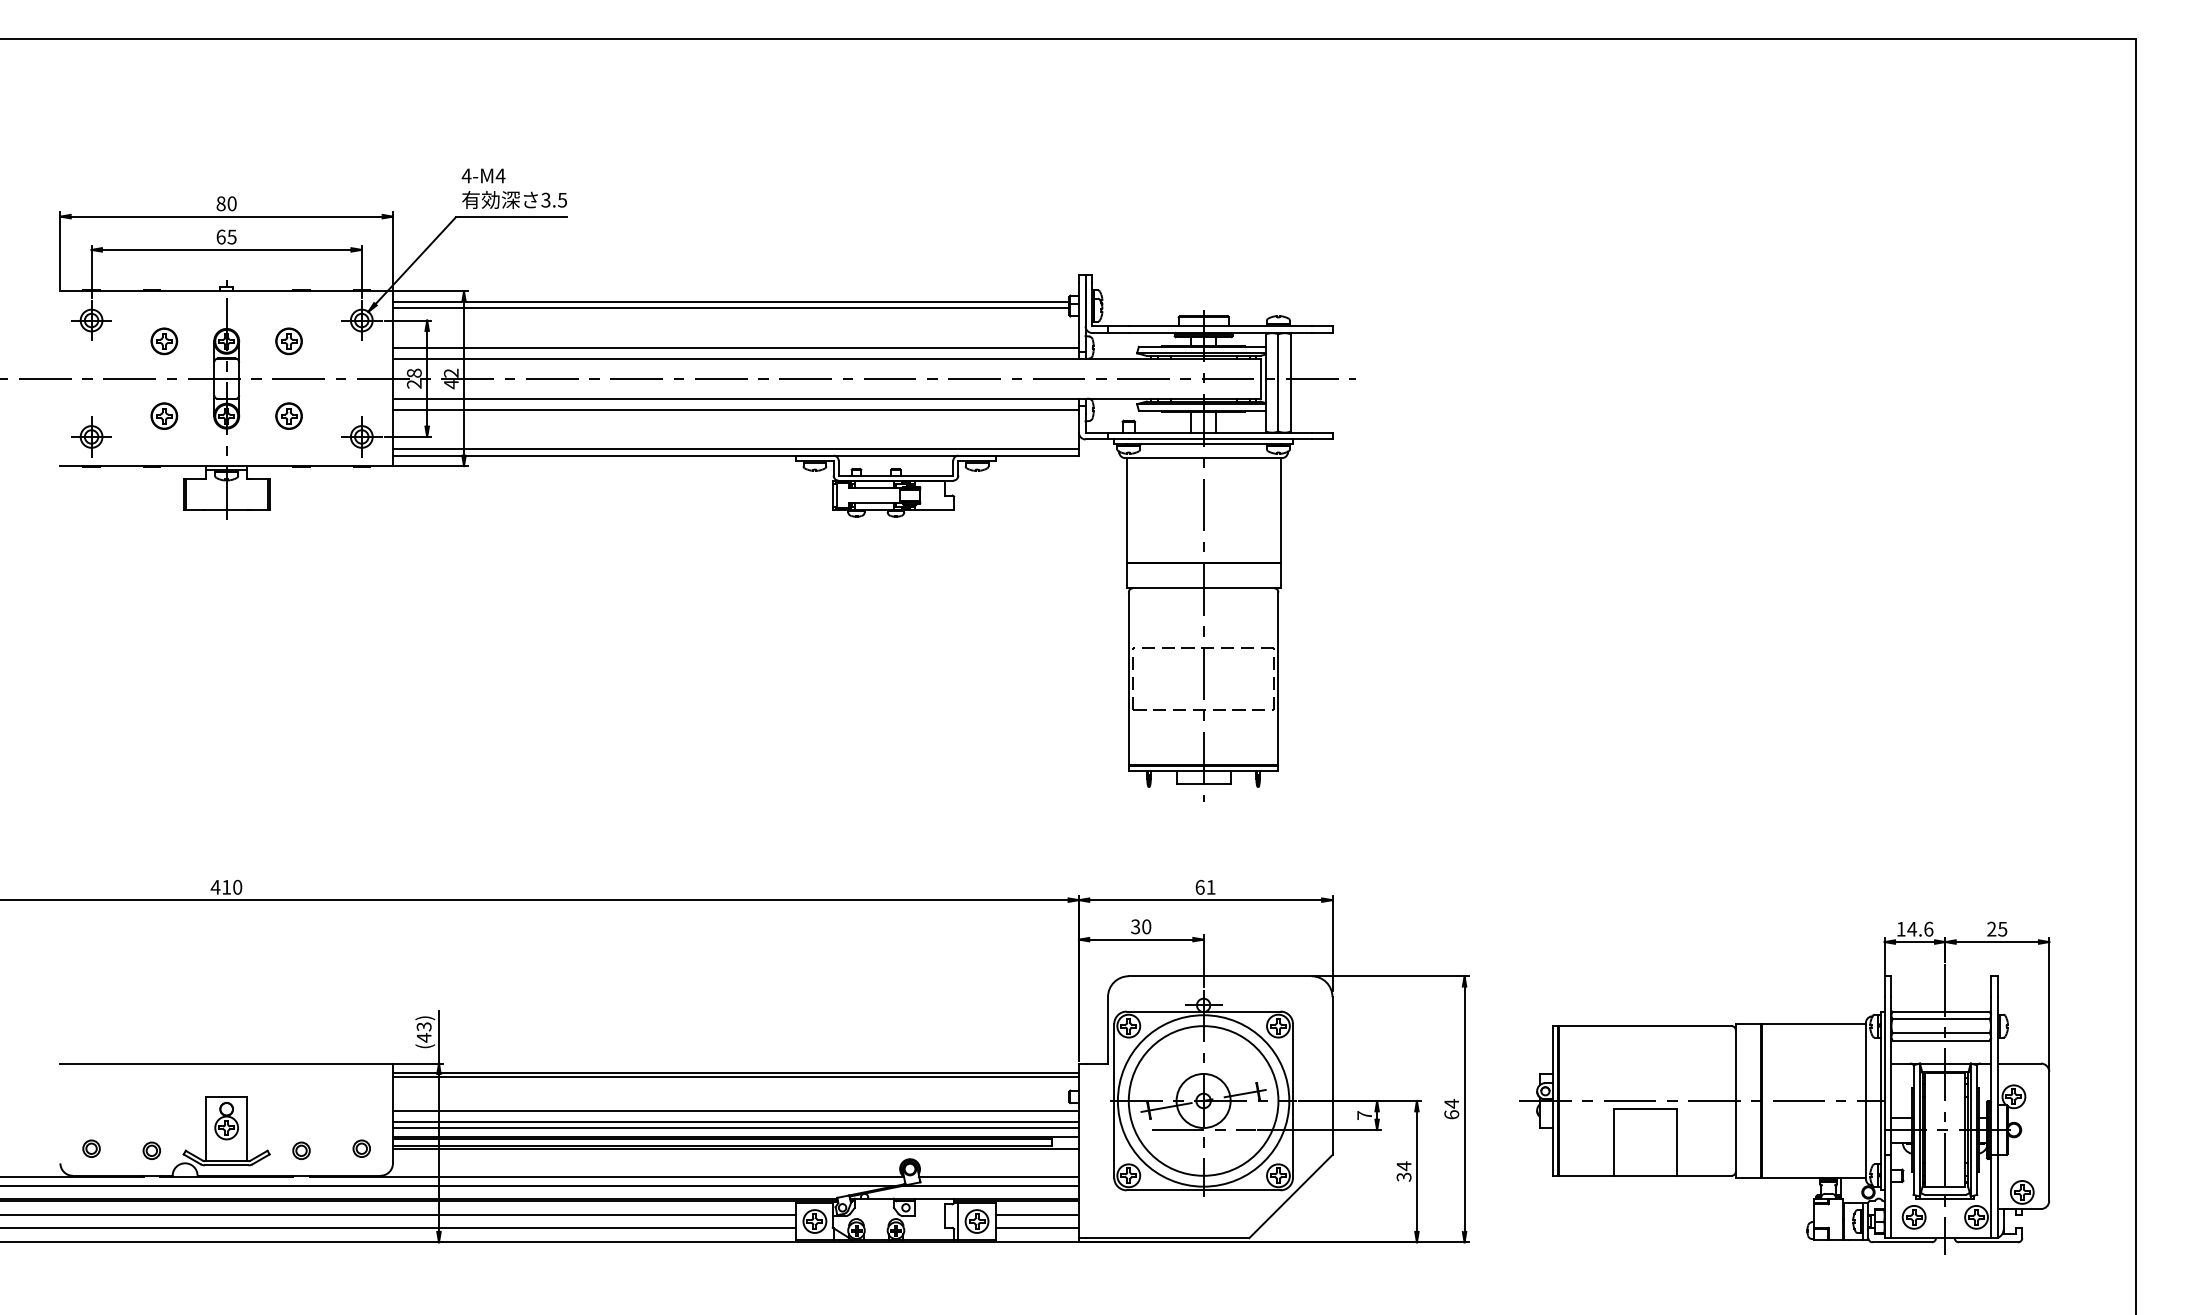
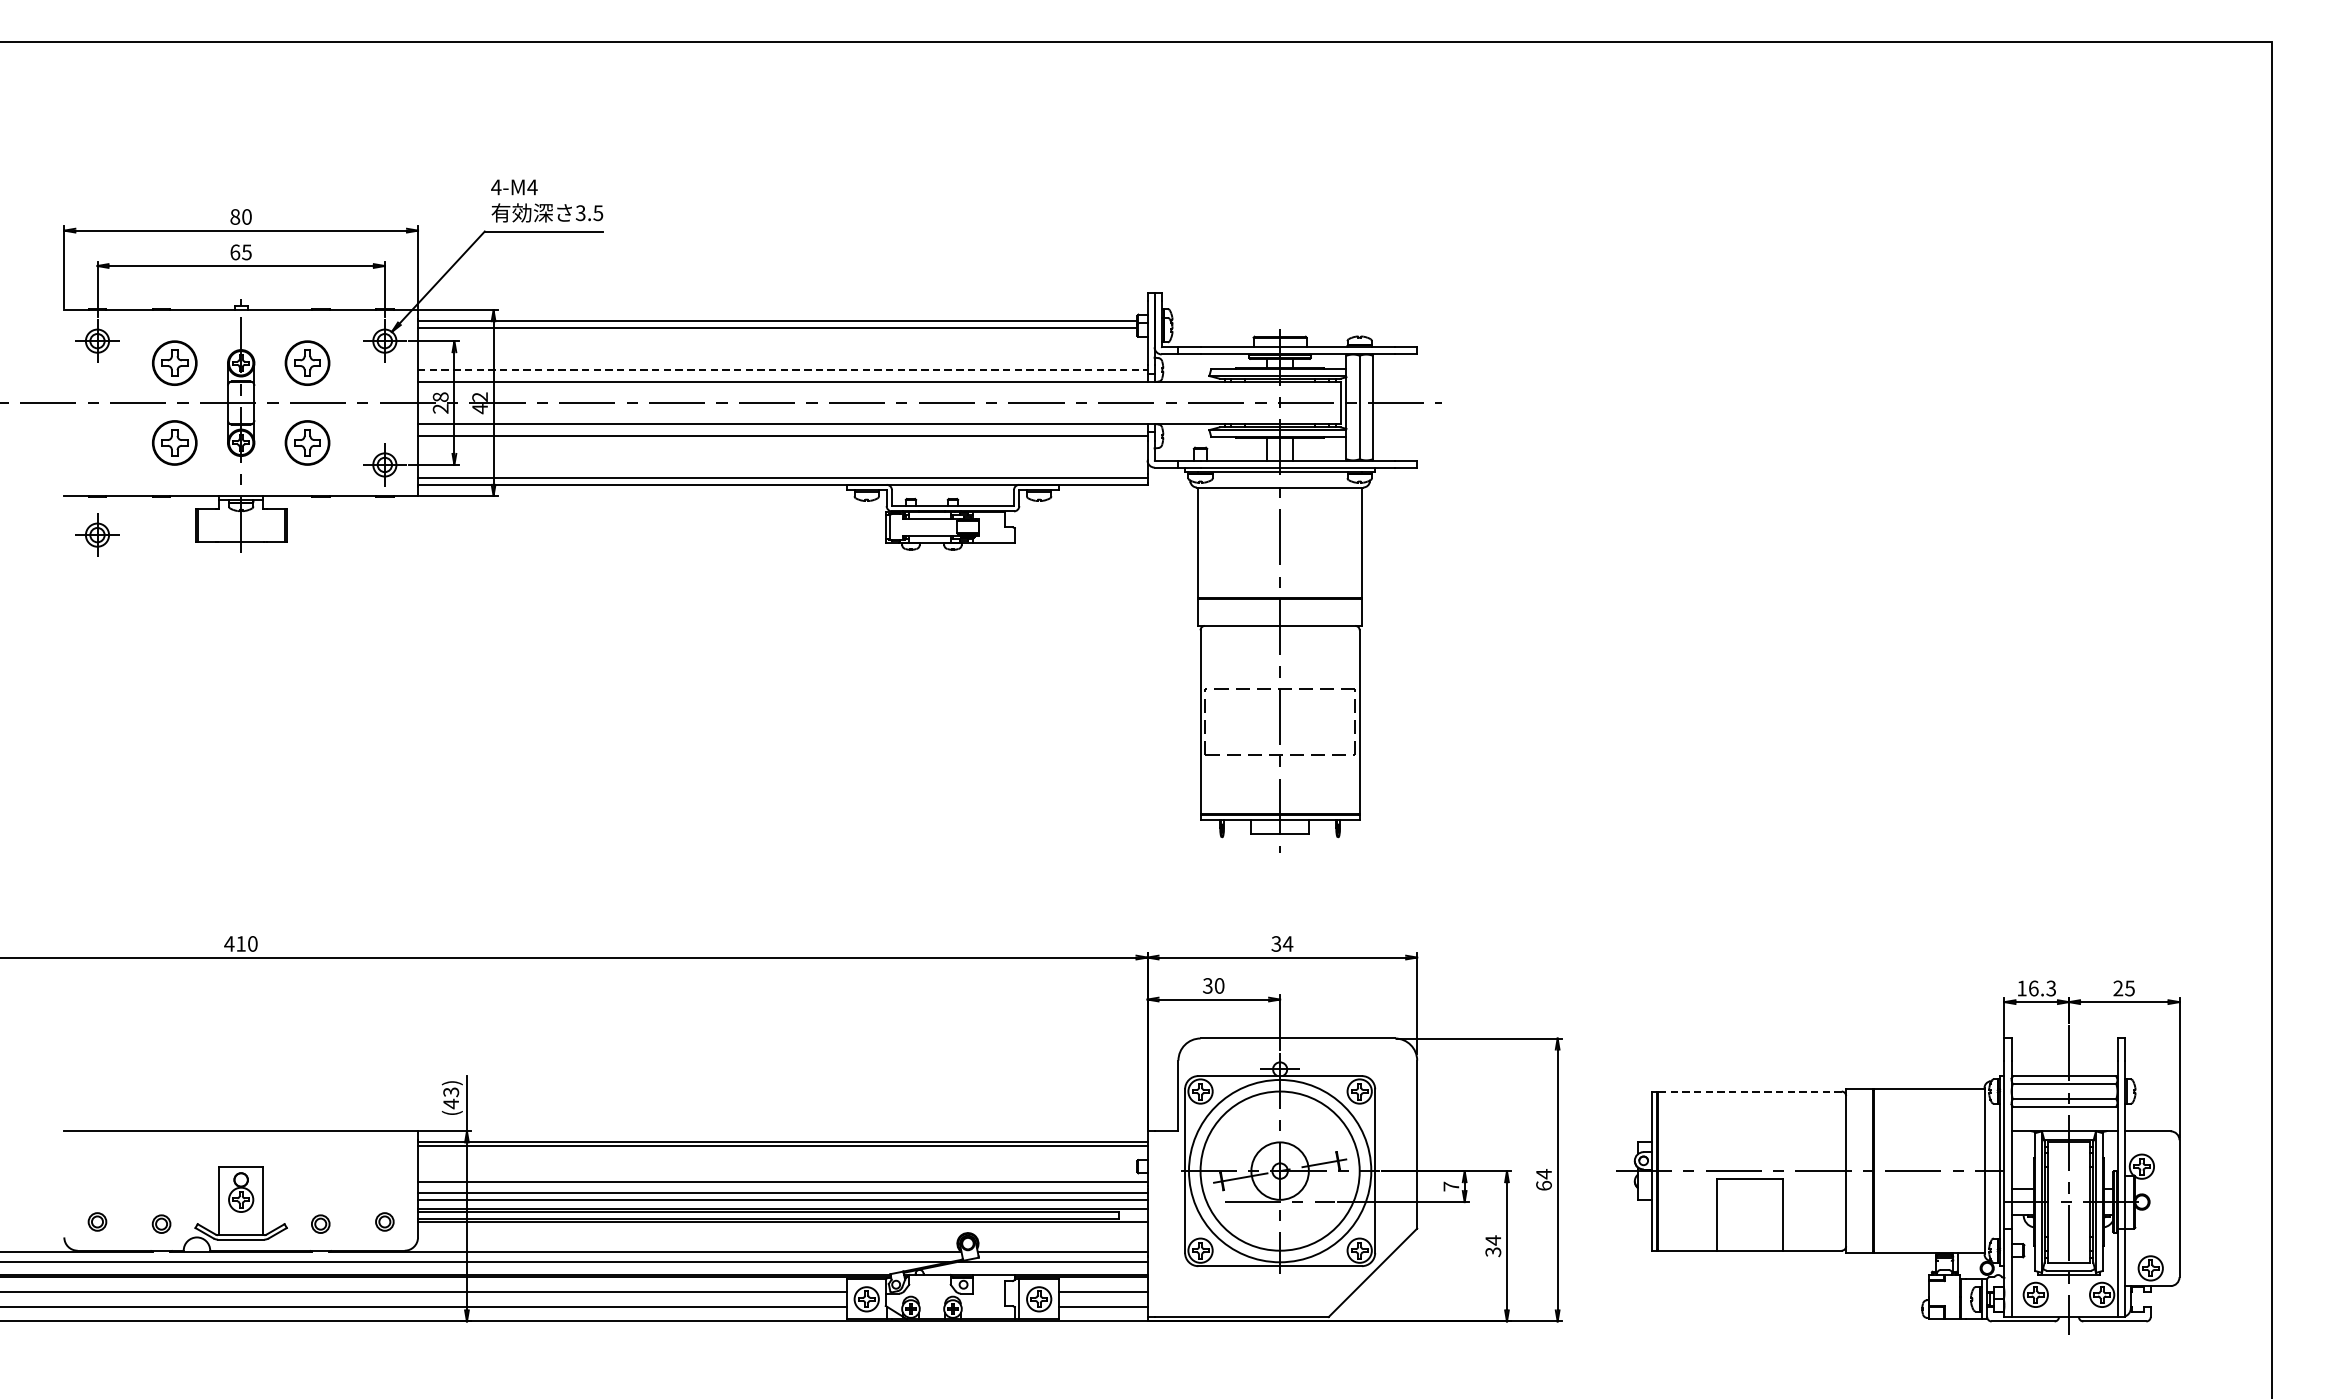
part: (164, 341) -> (175, 363), size x1.6
part: (288, 341) -> (306, 363), size x1.6
line: (735, 347) -> (782, 369), solid -> dashed
part: (164, 415) -> (175, 442), size x1.6
part: (288, 415) -> (306, 442), size x1.6
part: (91, 436) -> (97, 534), moved
text: (1205, 887) -> (1282, 944), 61 -> 34
text: (1920, 928) -> (2042, 987), 14.6 -> 16.3
line: (1644, 1026) -> (1749, 1091), solid -> dashed

